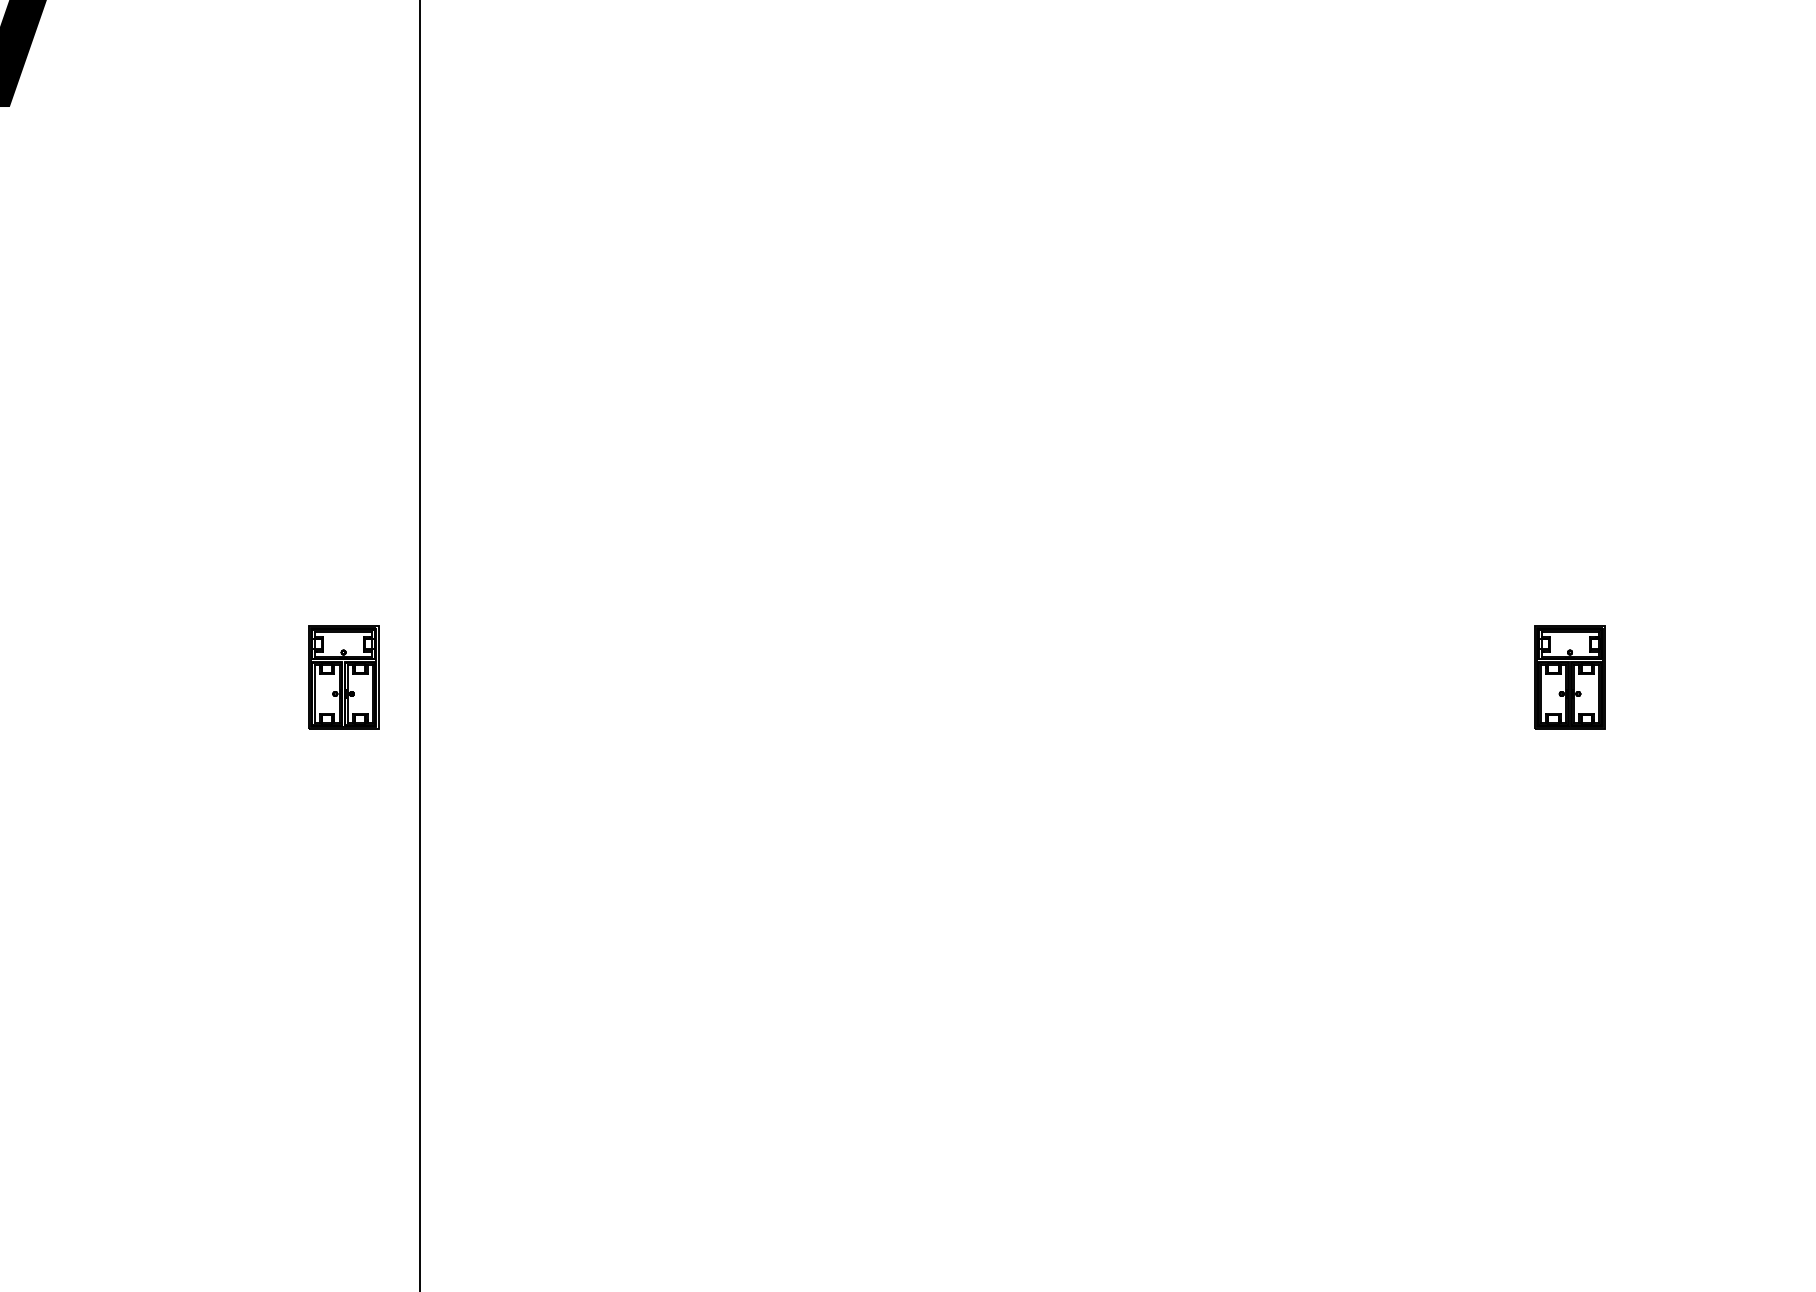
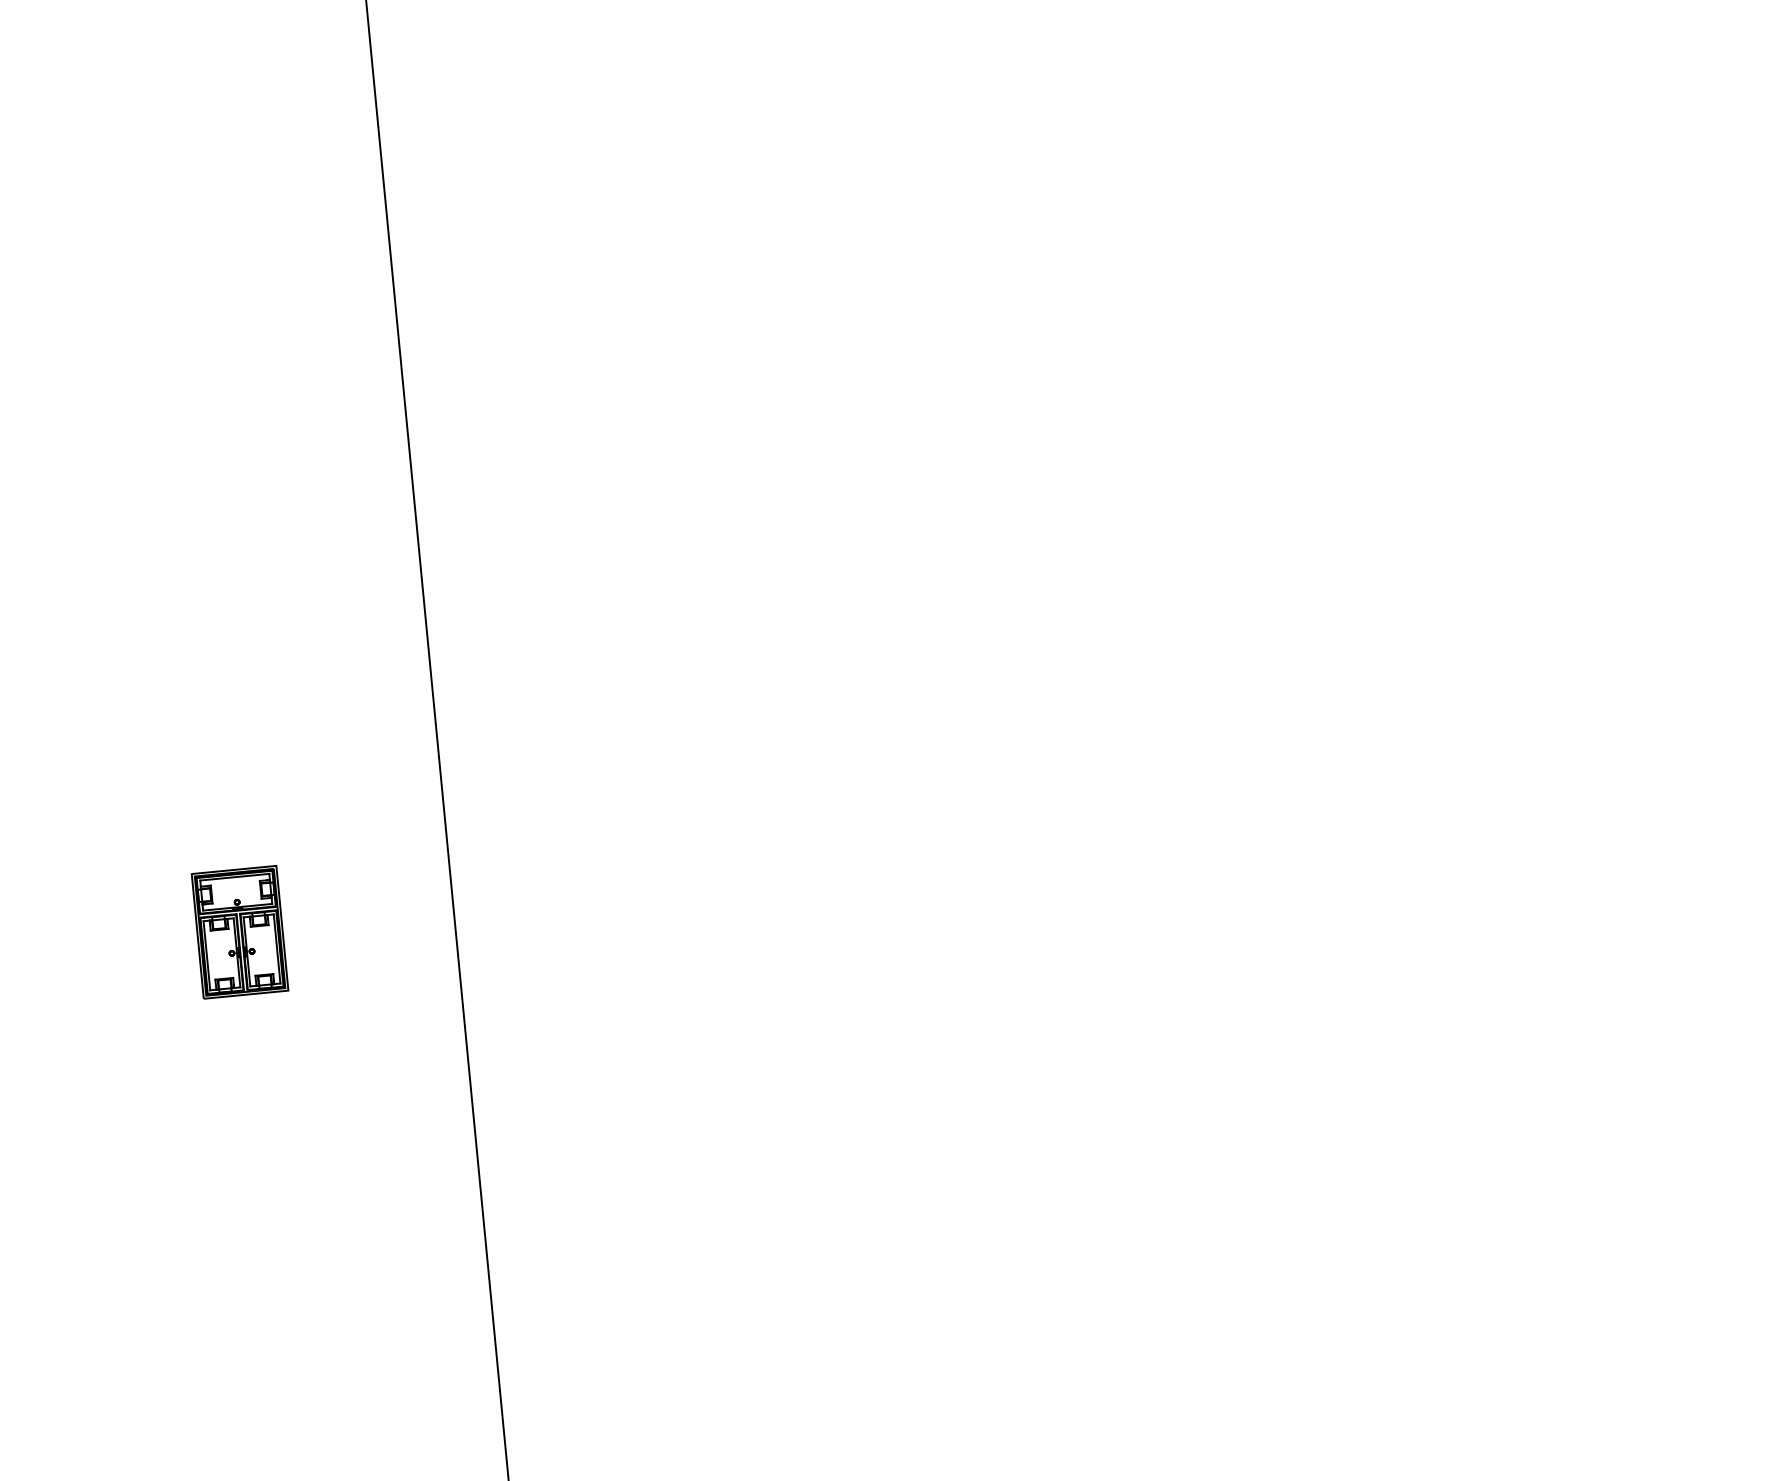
part: (343, 677) -> (239, 932), moved

